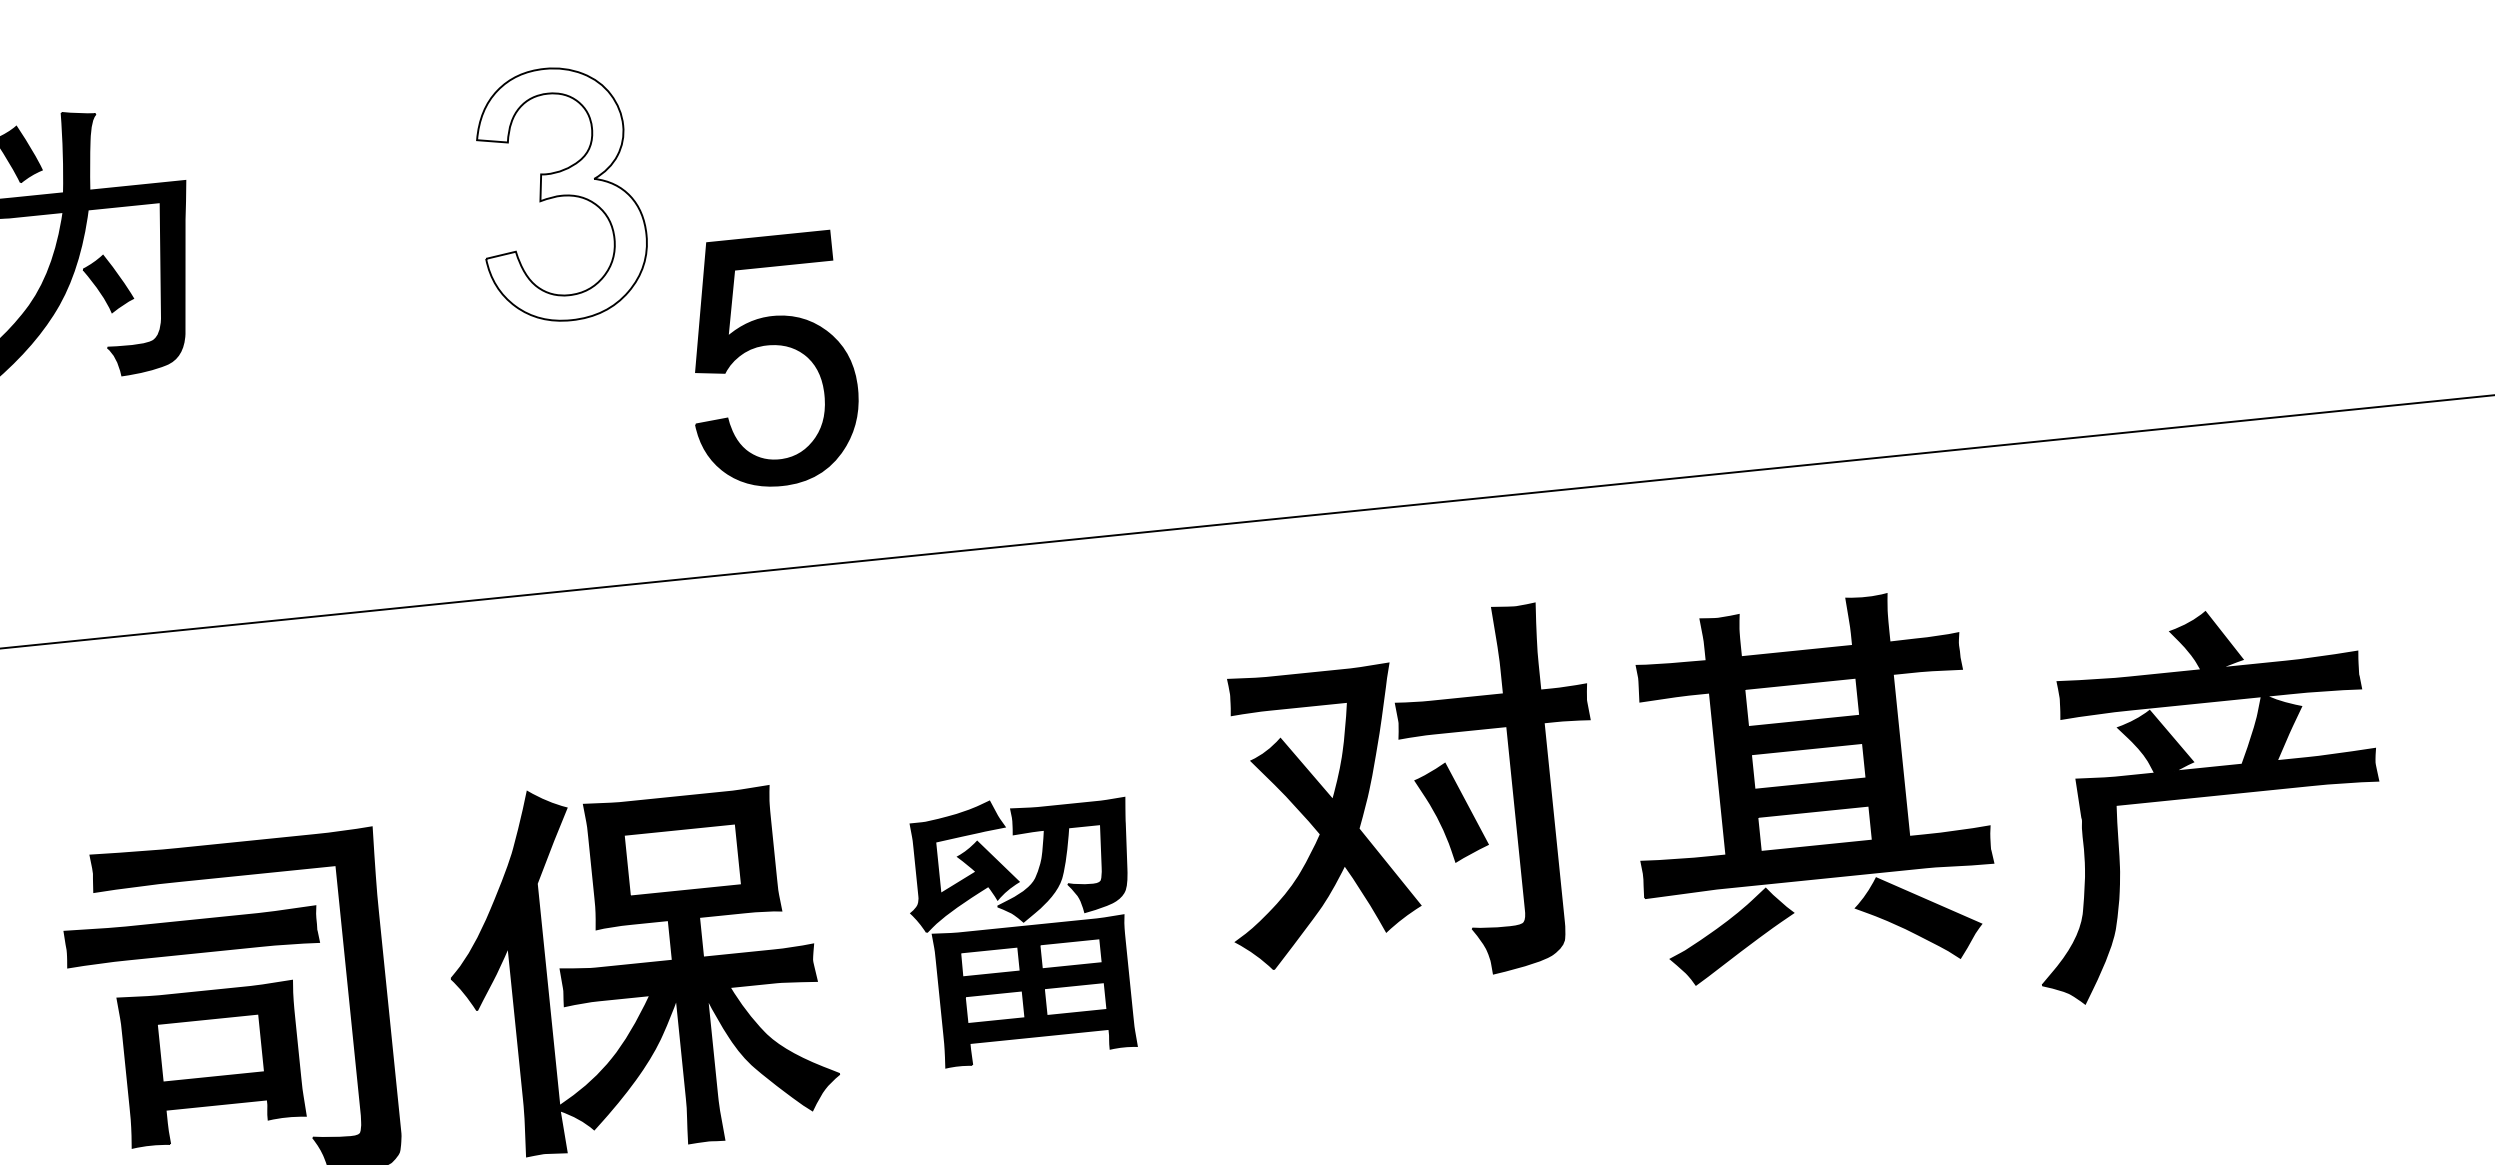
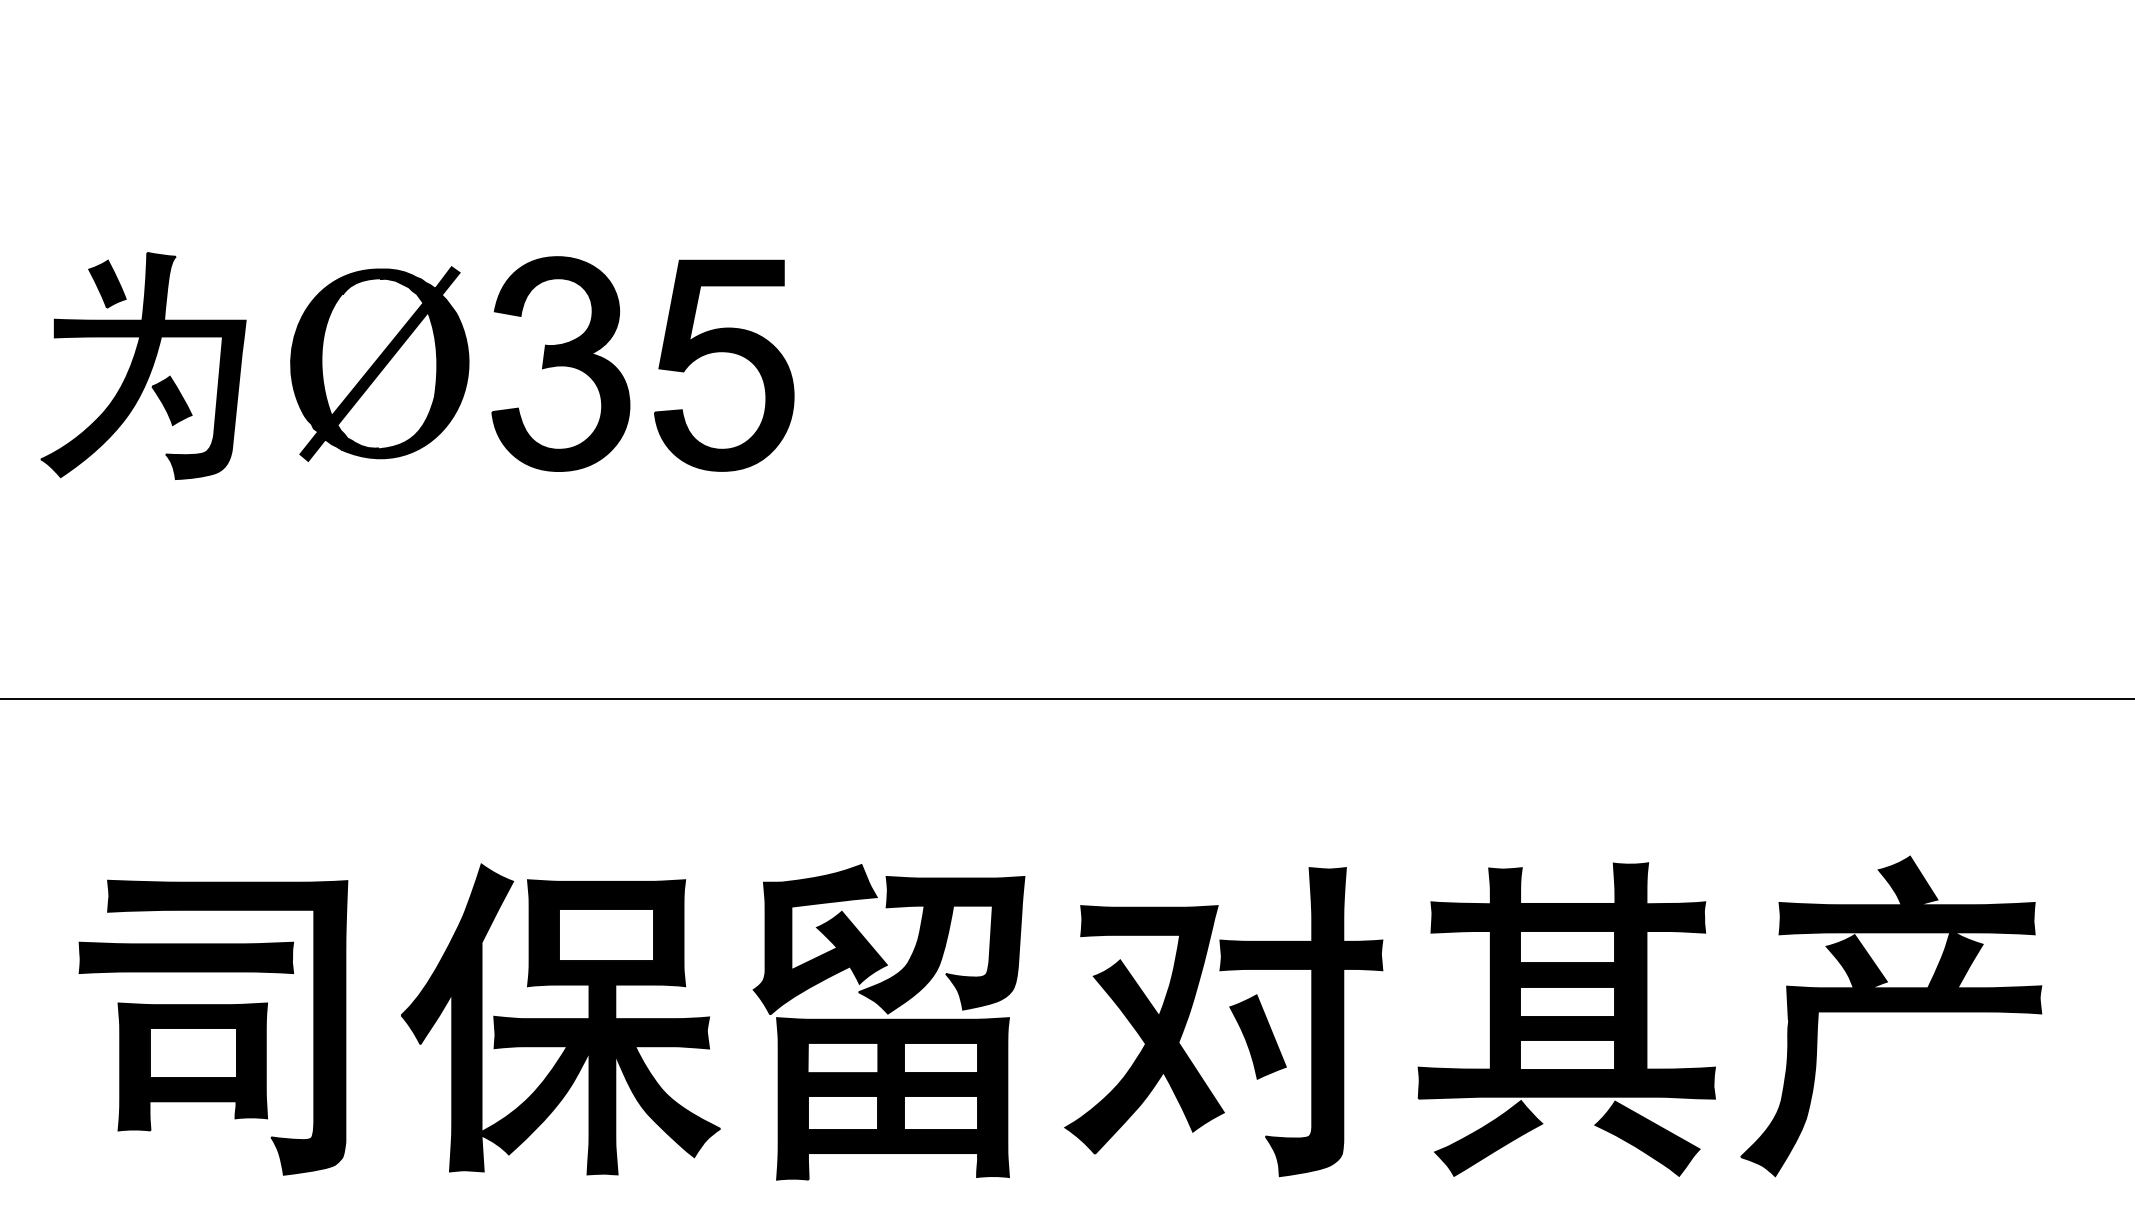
fill: (560, 194) -> (560, 364), added
part: (347, 215) -> (379, 363), added
part: (770, 345) -> (724, 352), moved
part: (1809, 787) -> (1566, 1019), moved
part: (1421, 792) -> (1234, 1017), moved
part: (1024, 928) -> (888, 1022), size x1.43

